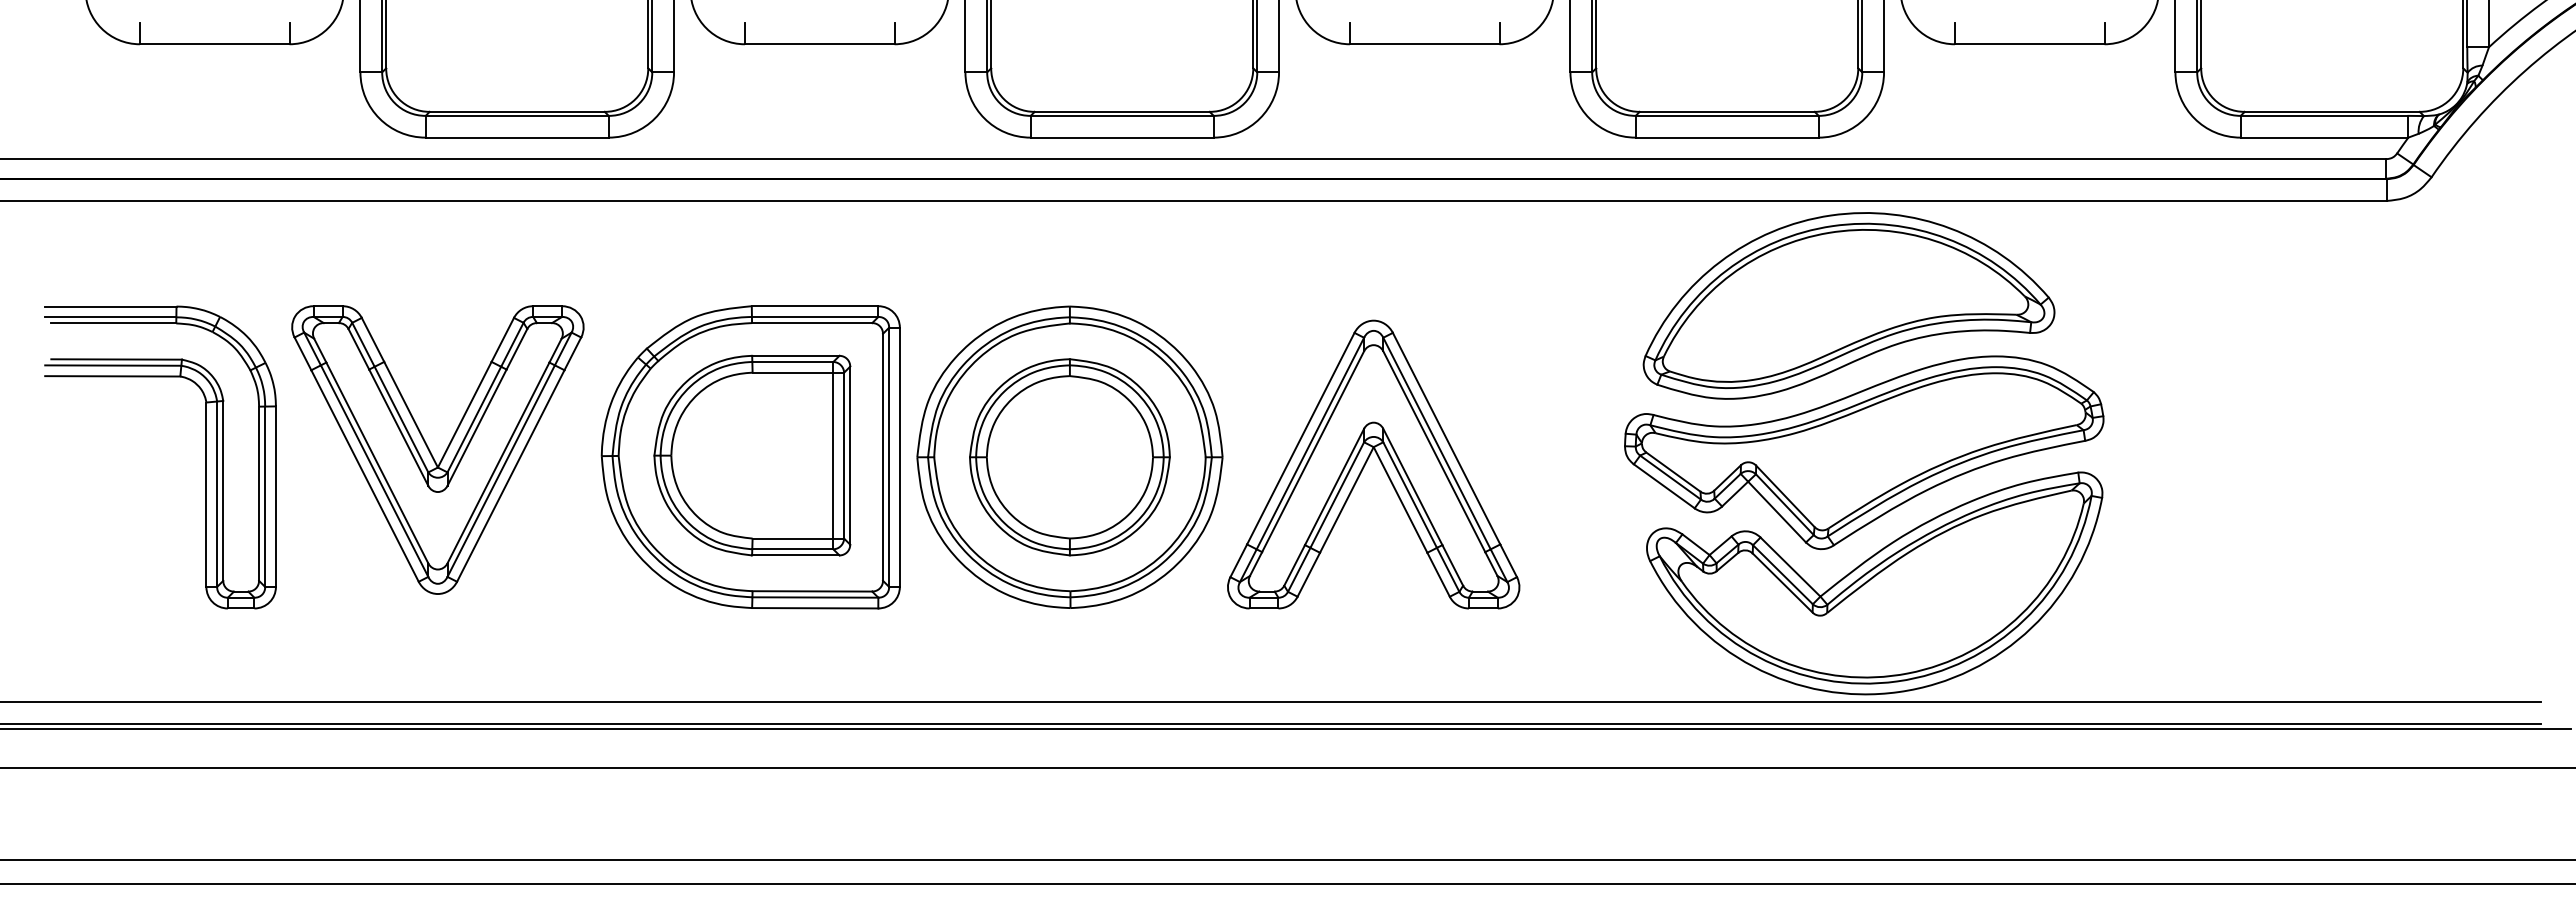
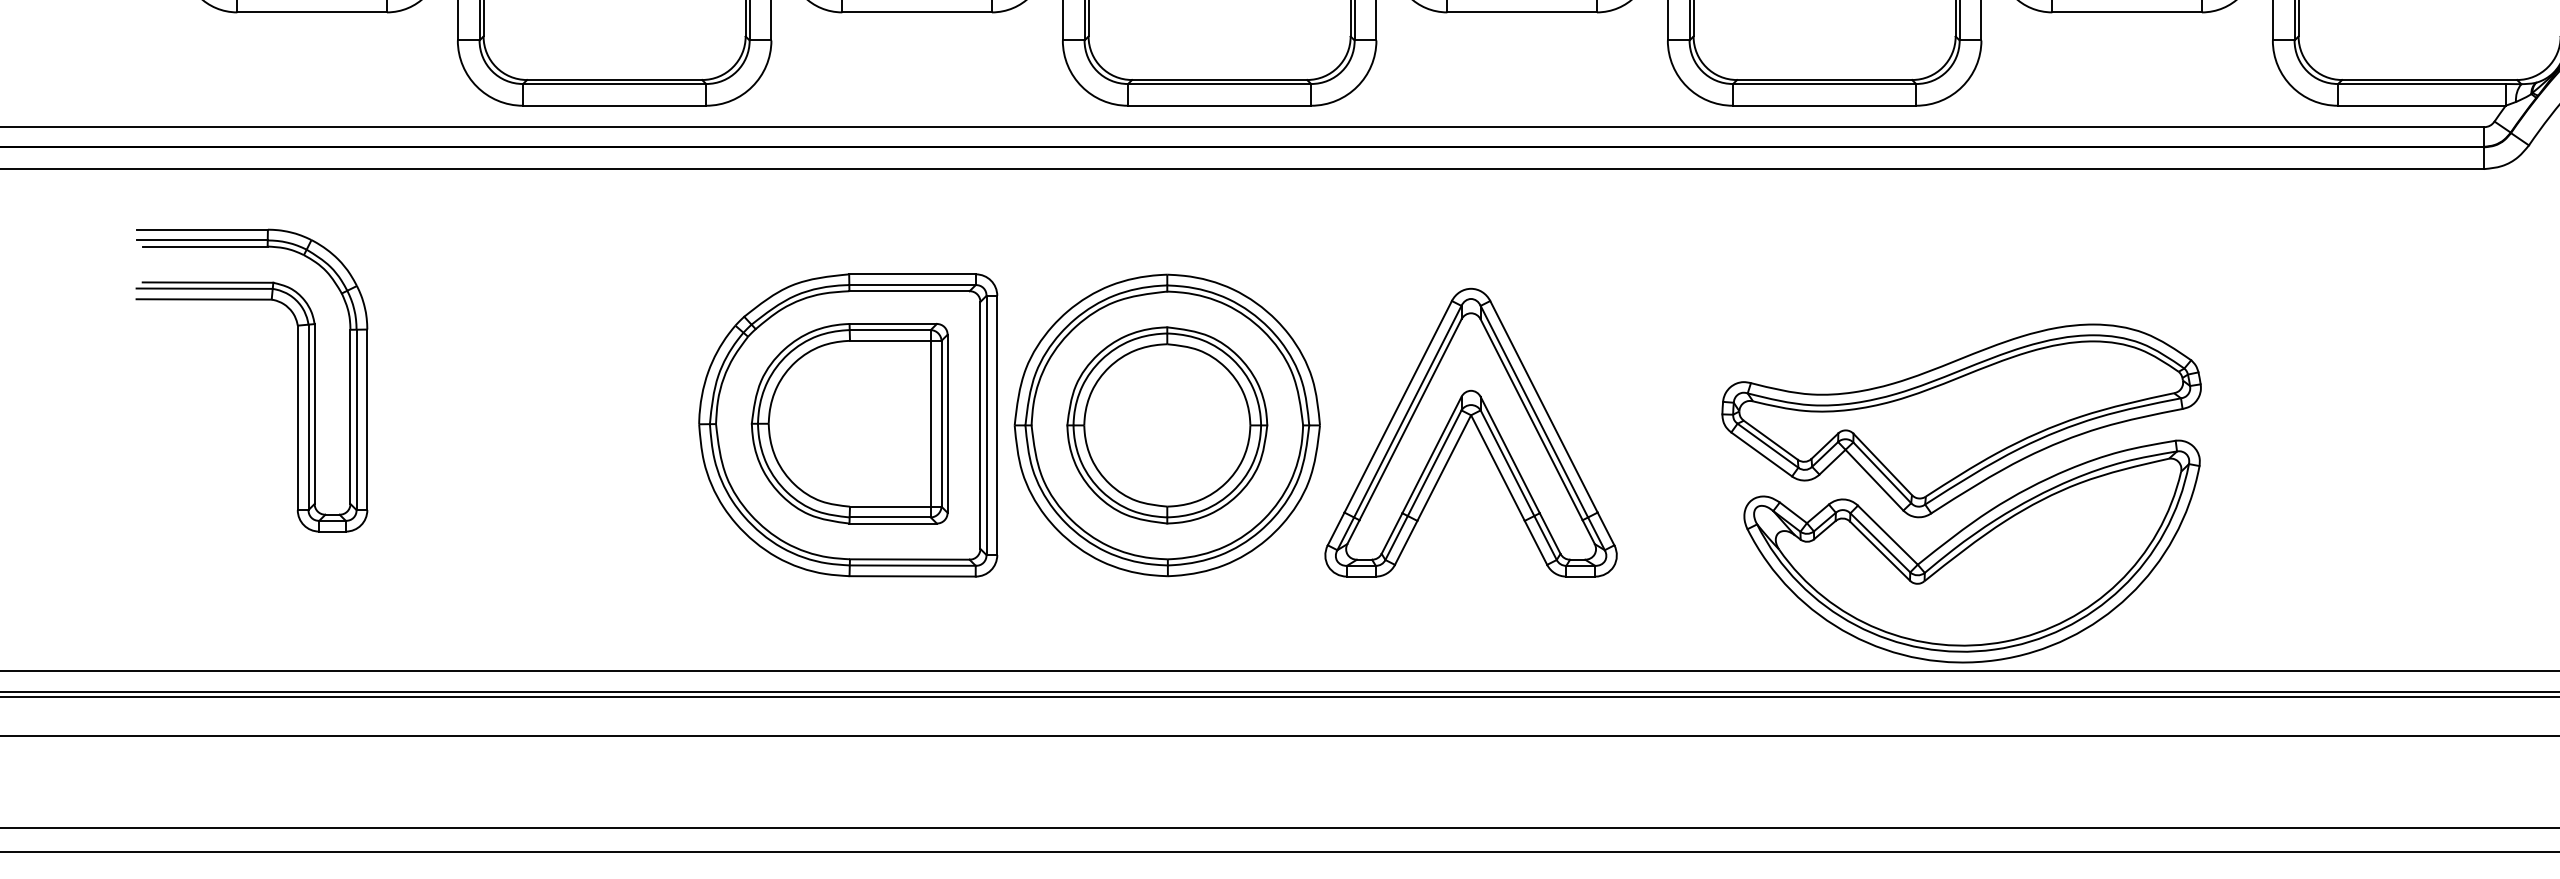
part: (1848, 305) -> (1945, 273), removed
part: (431, 452) -> (528, 420), removed
part: (205, 457) -> (296, 380), moved

